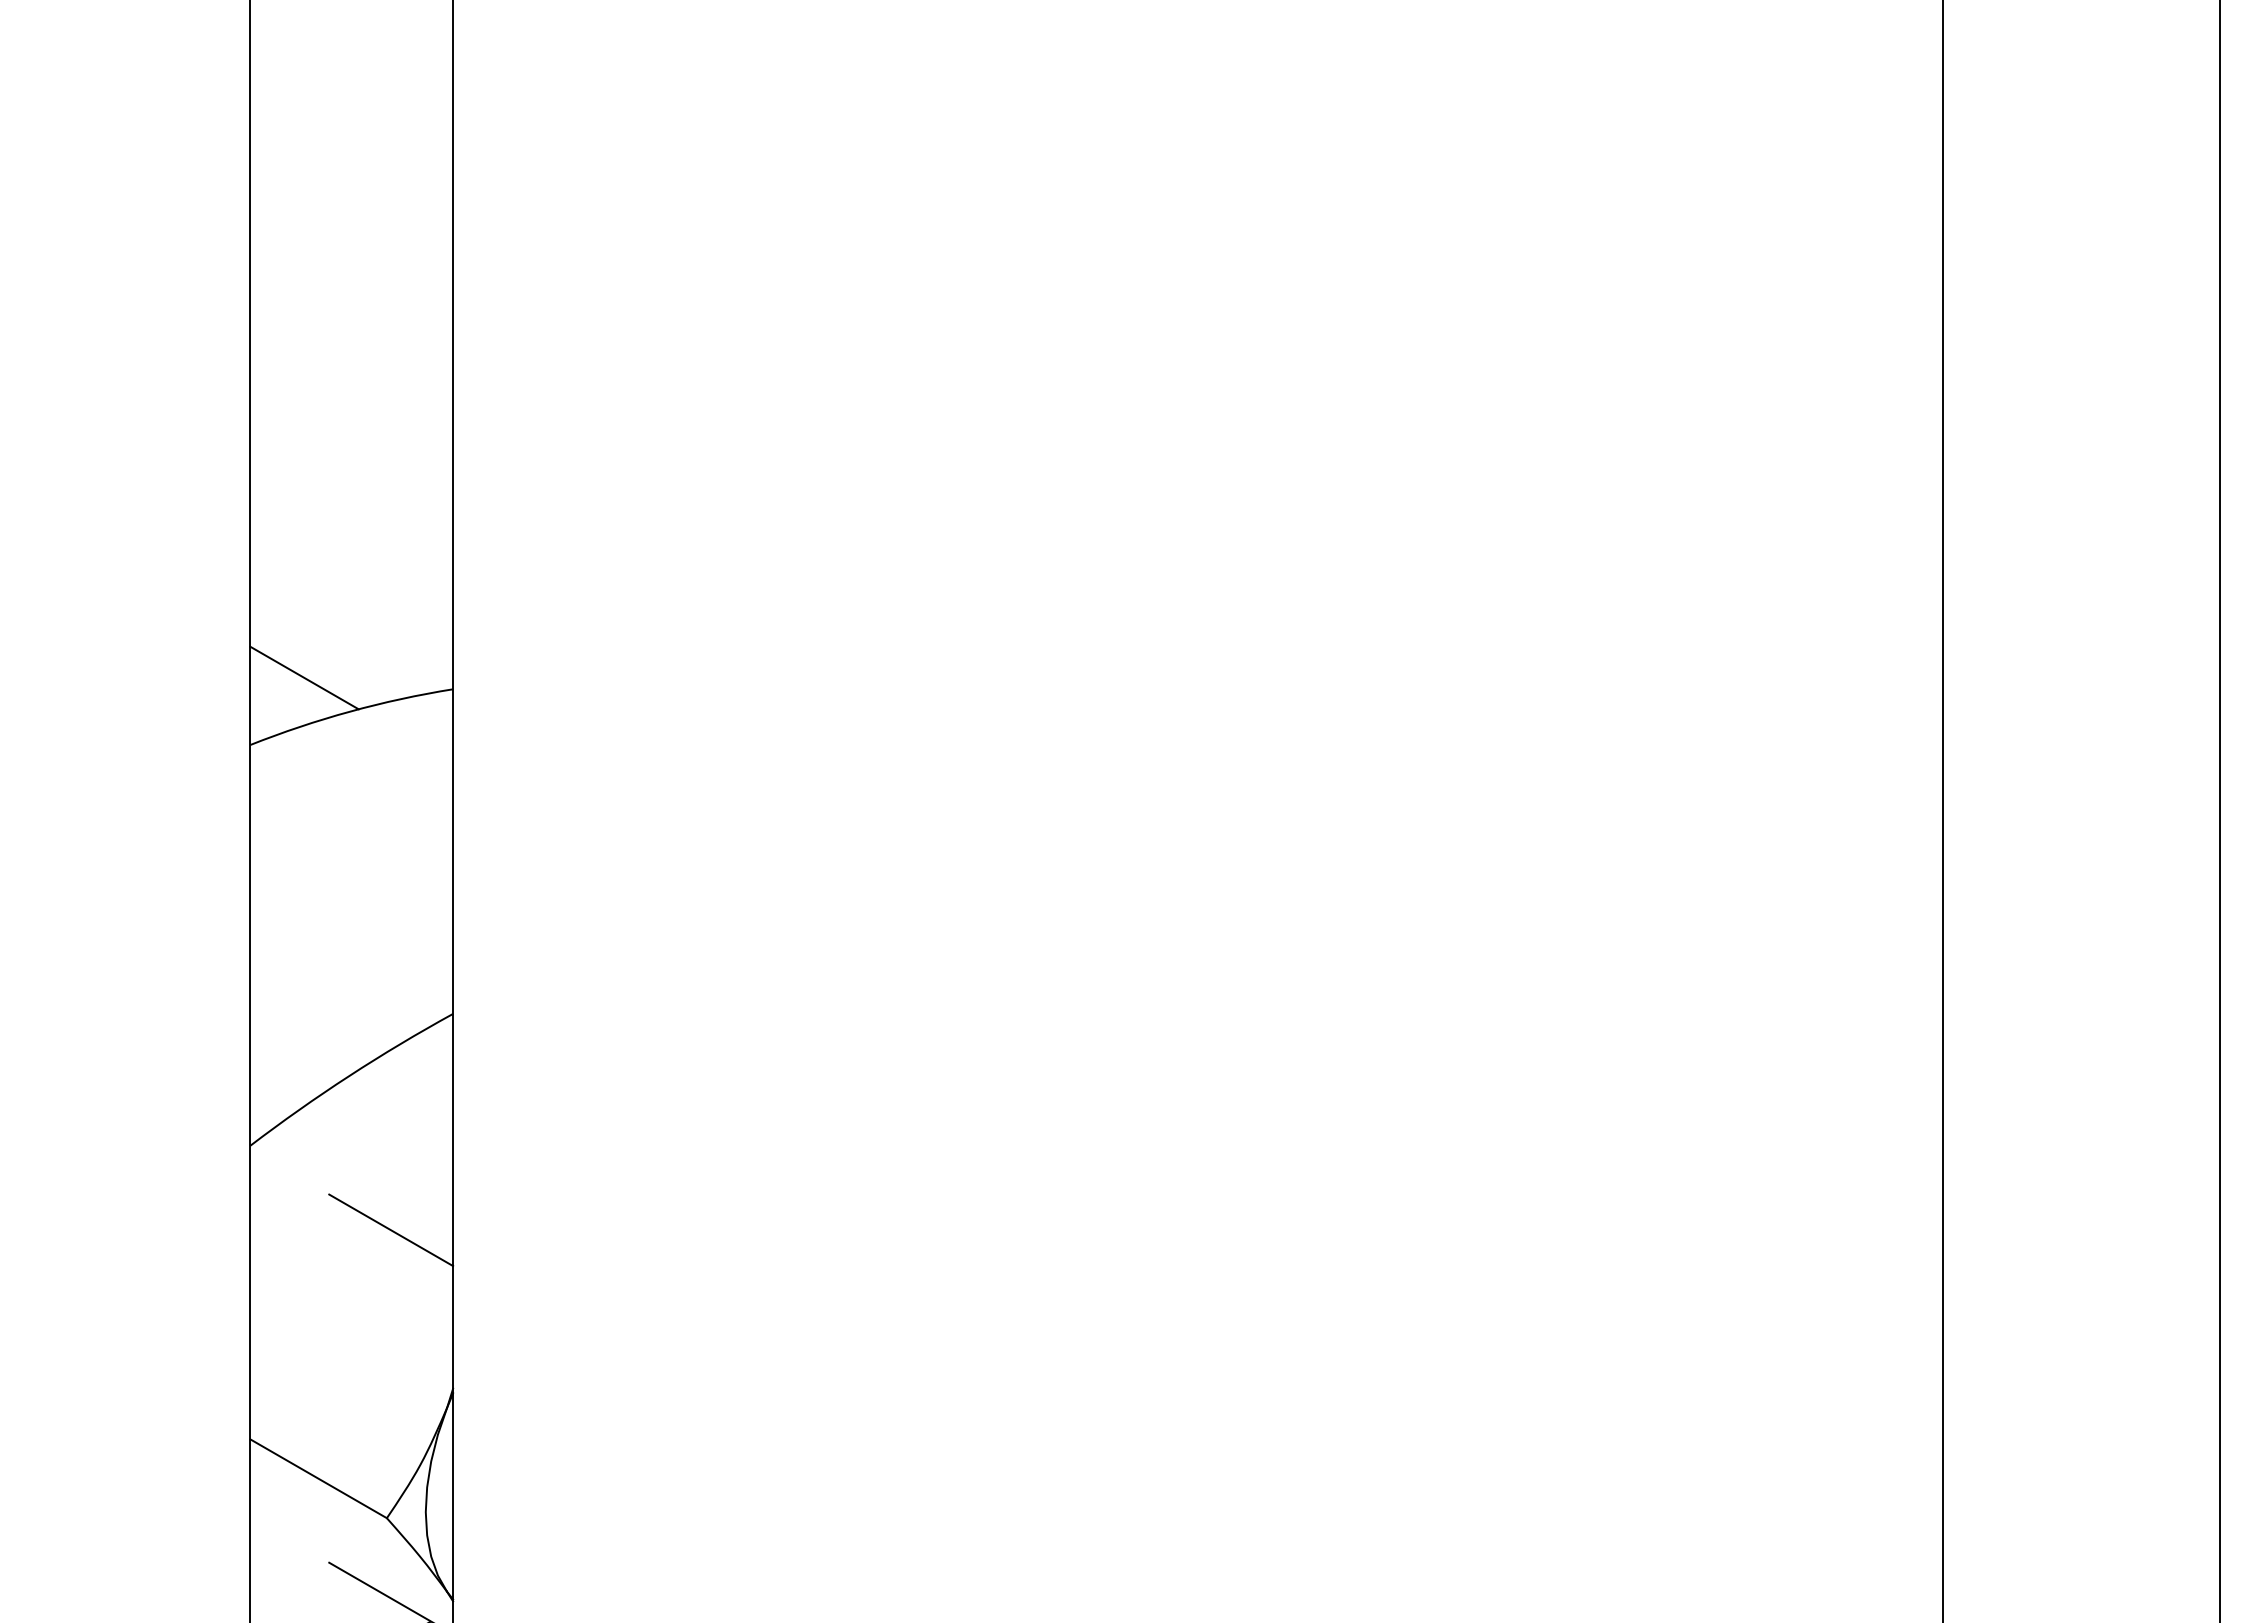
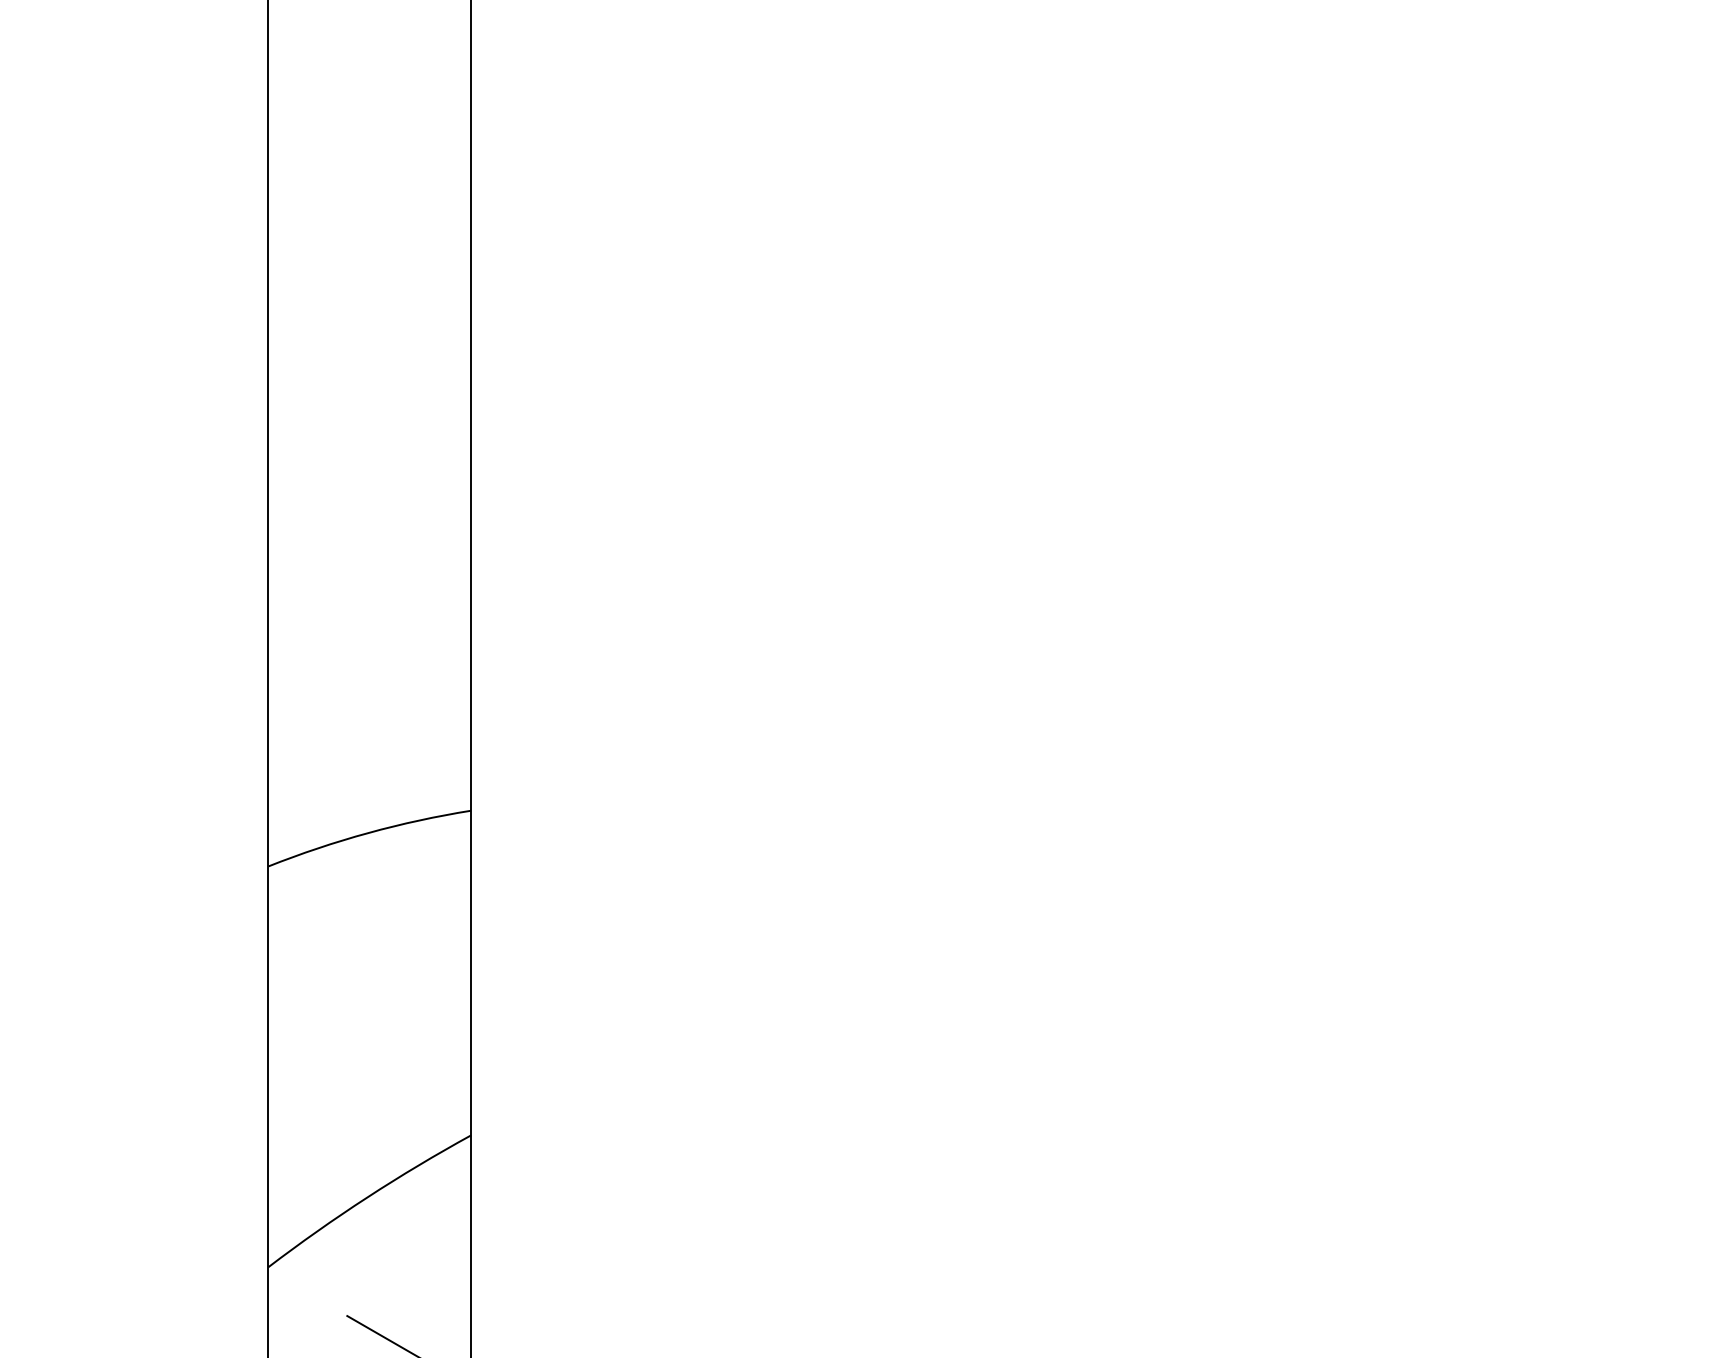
line: (304, 677) -> (322, 798), removed

